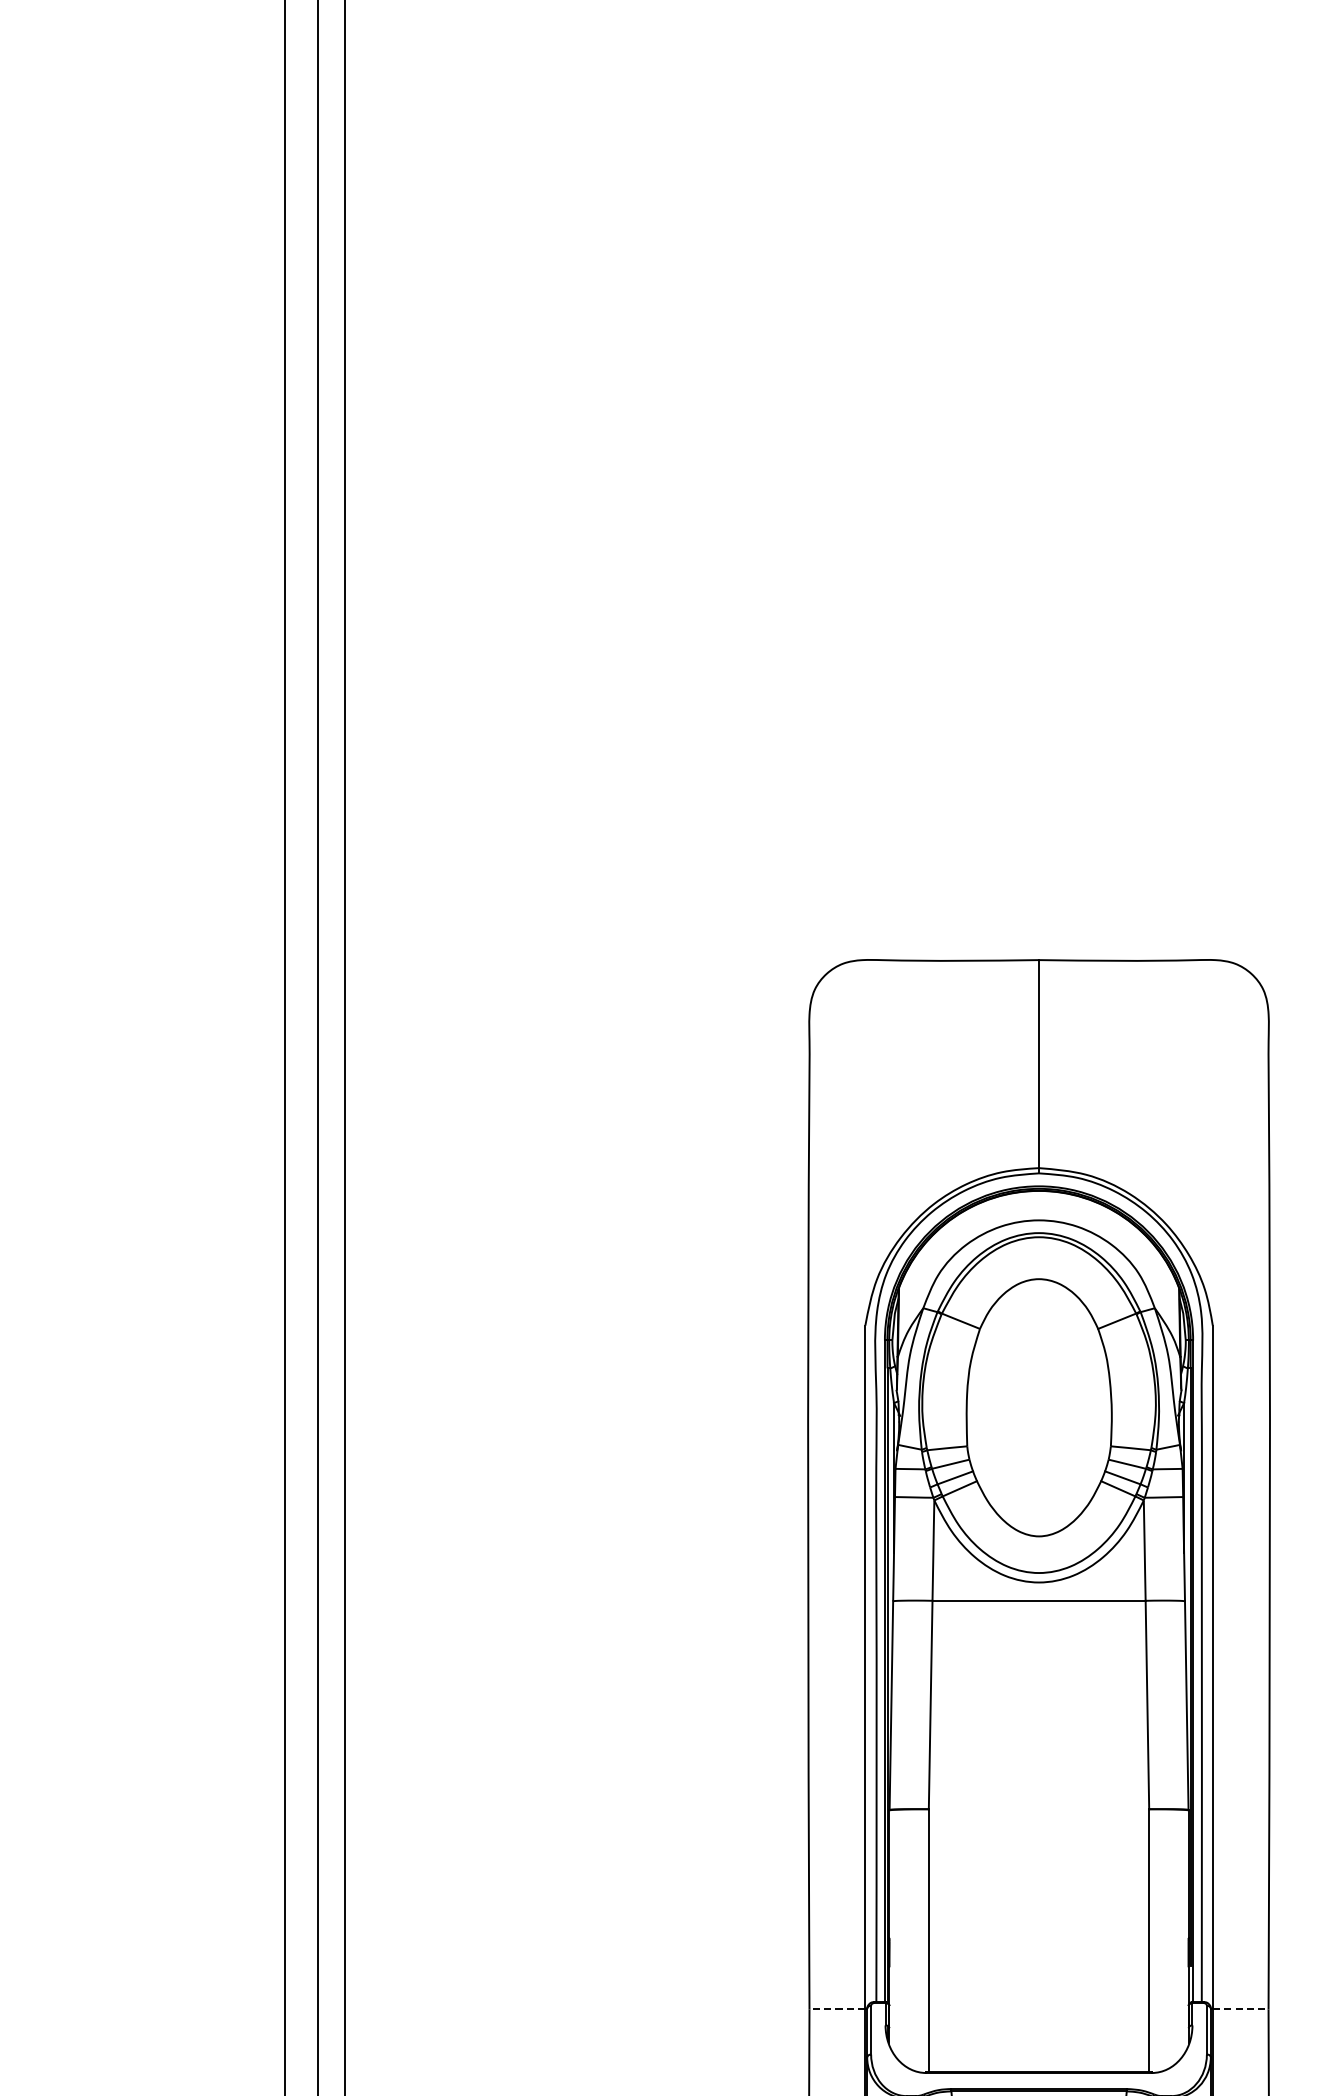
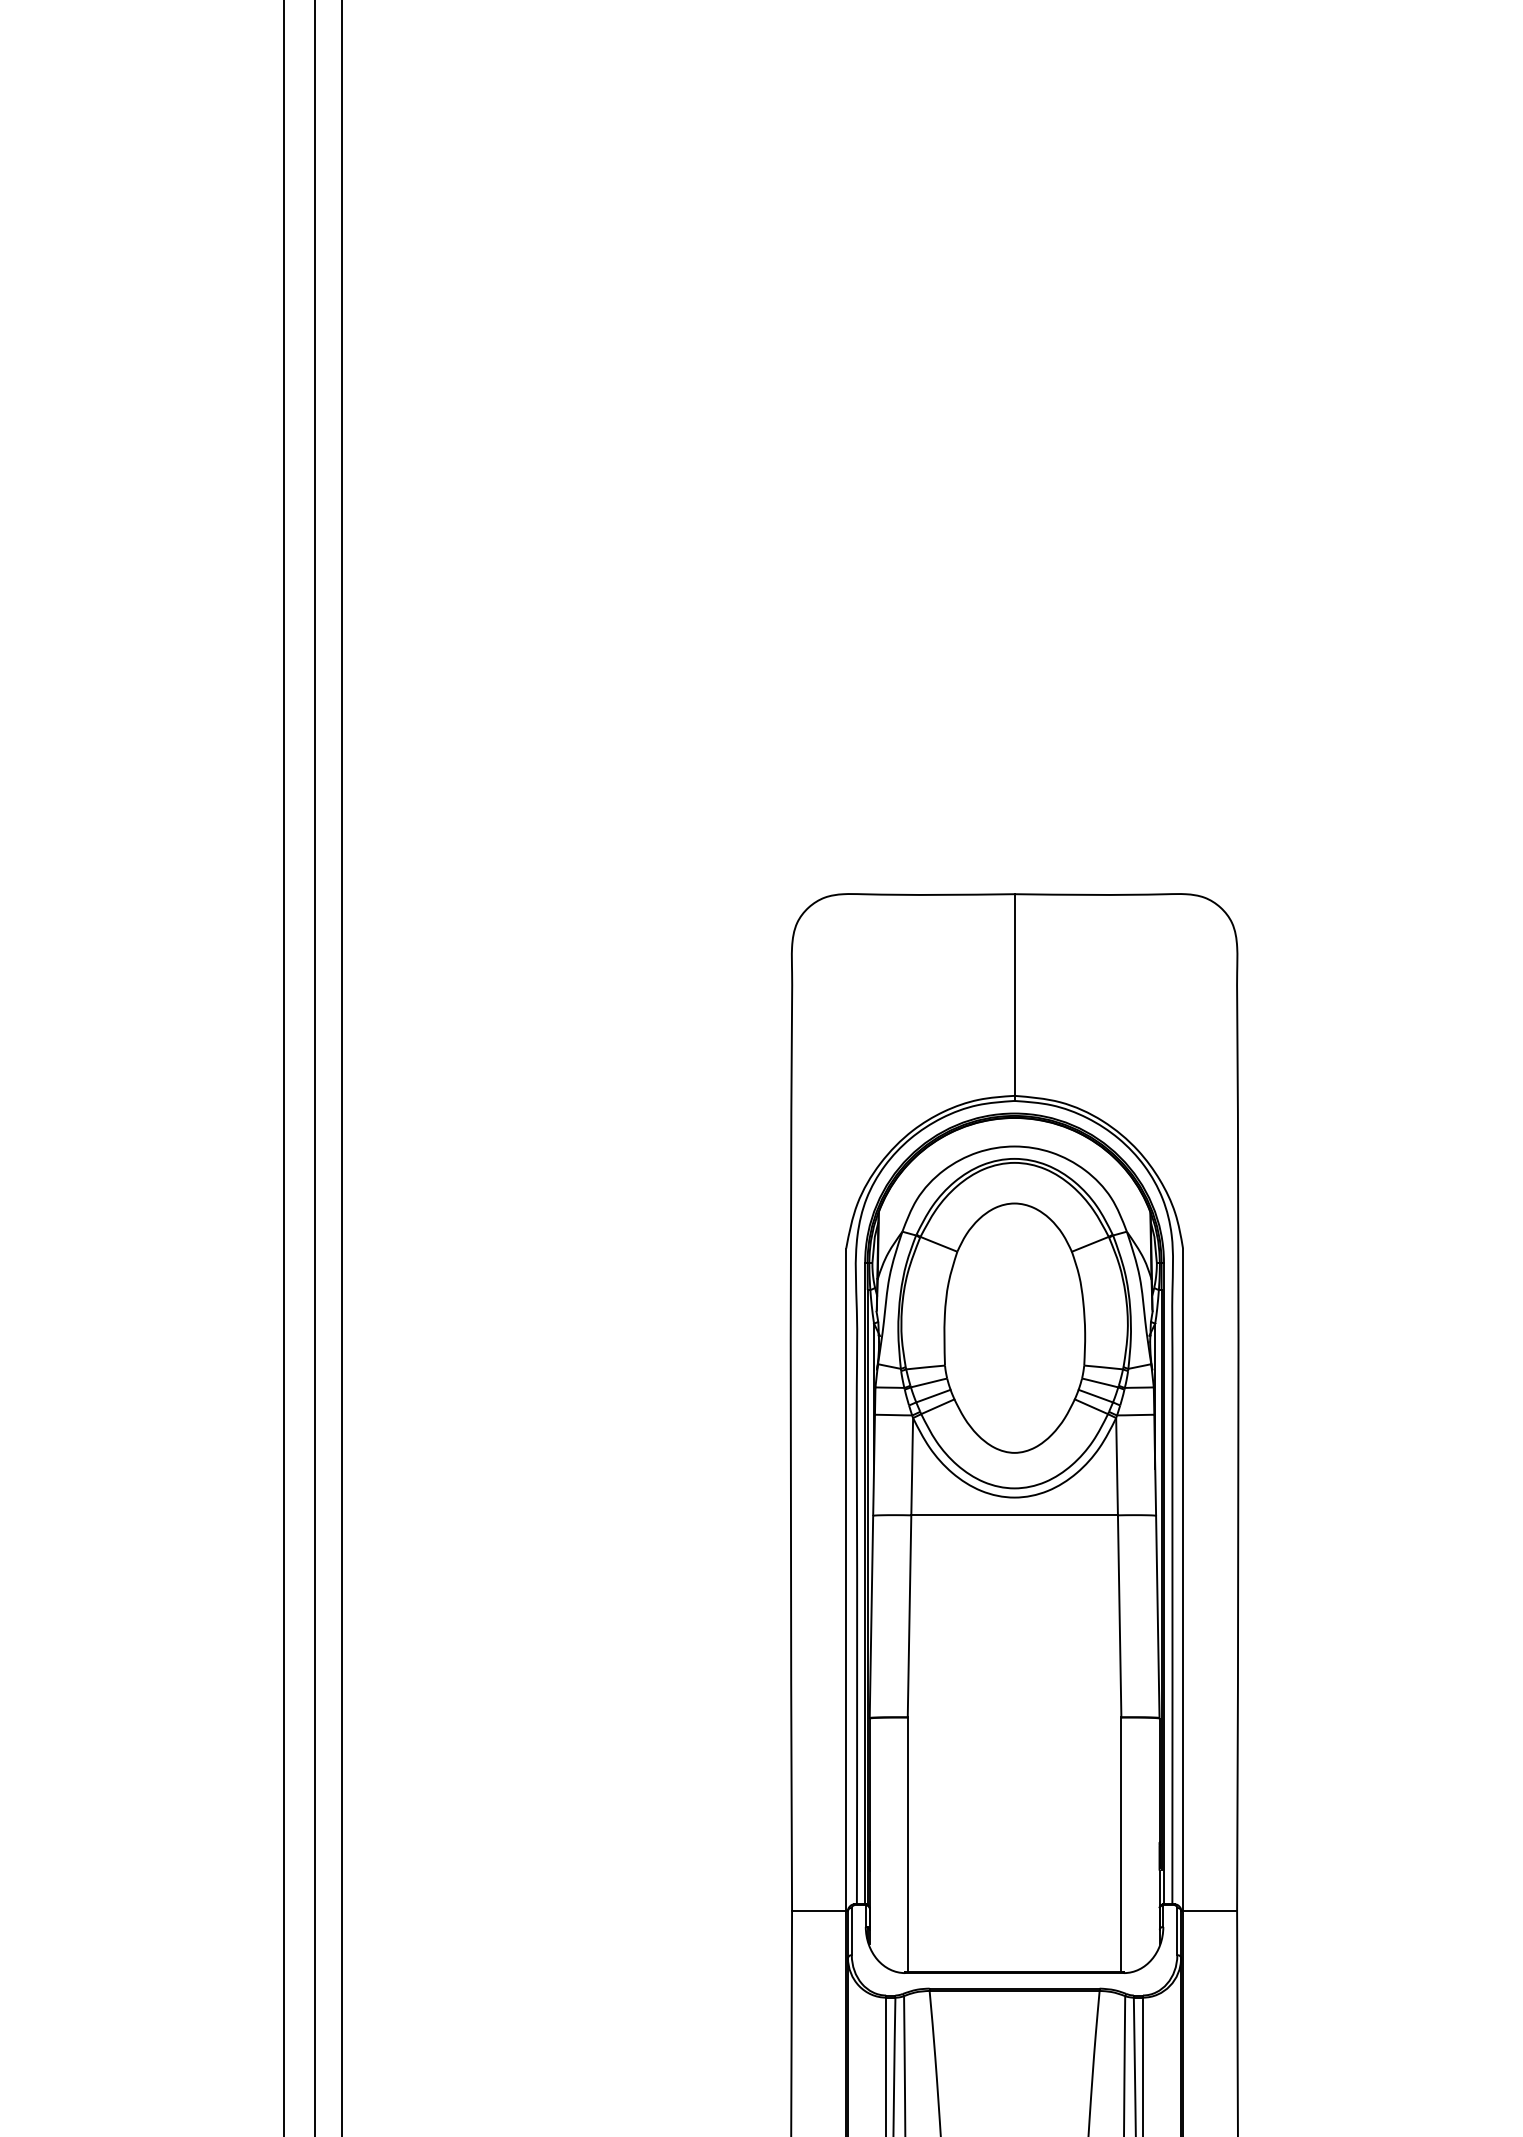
line: (836, 2009) -> (818, 1911), dashed -> solid
line: (1241, 2009) -> (1210, 1911), dashed -> solid

